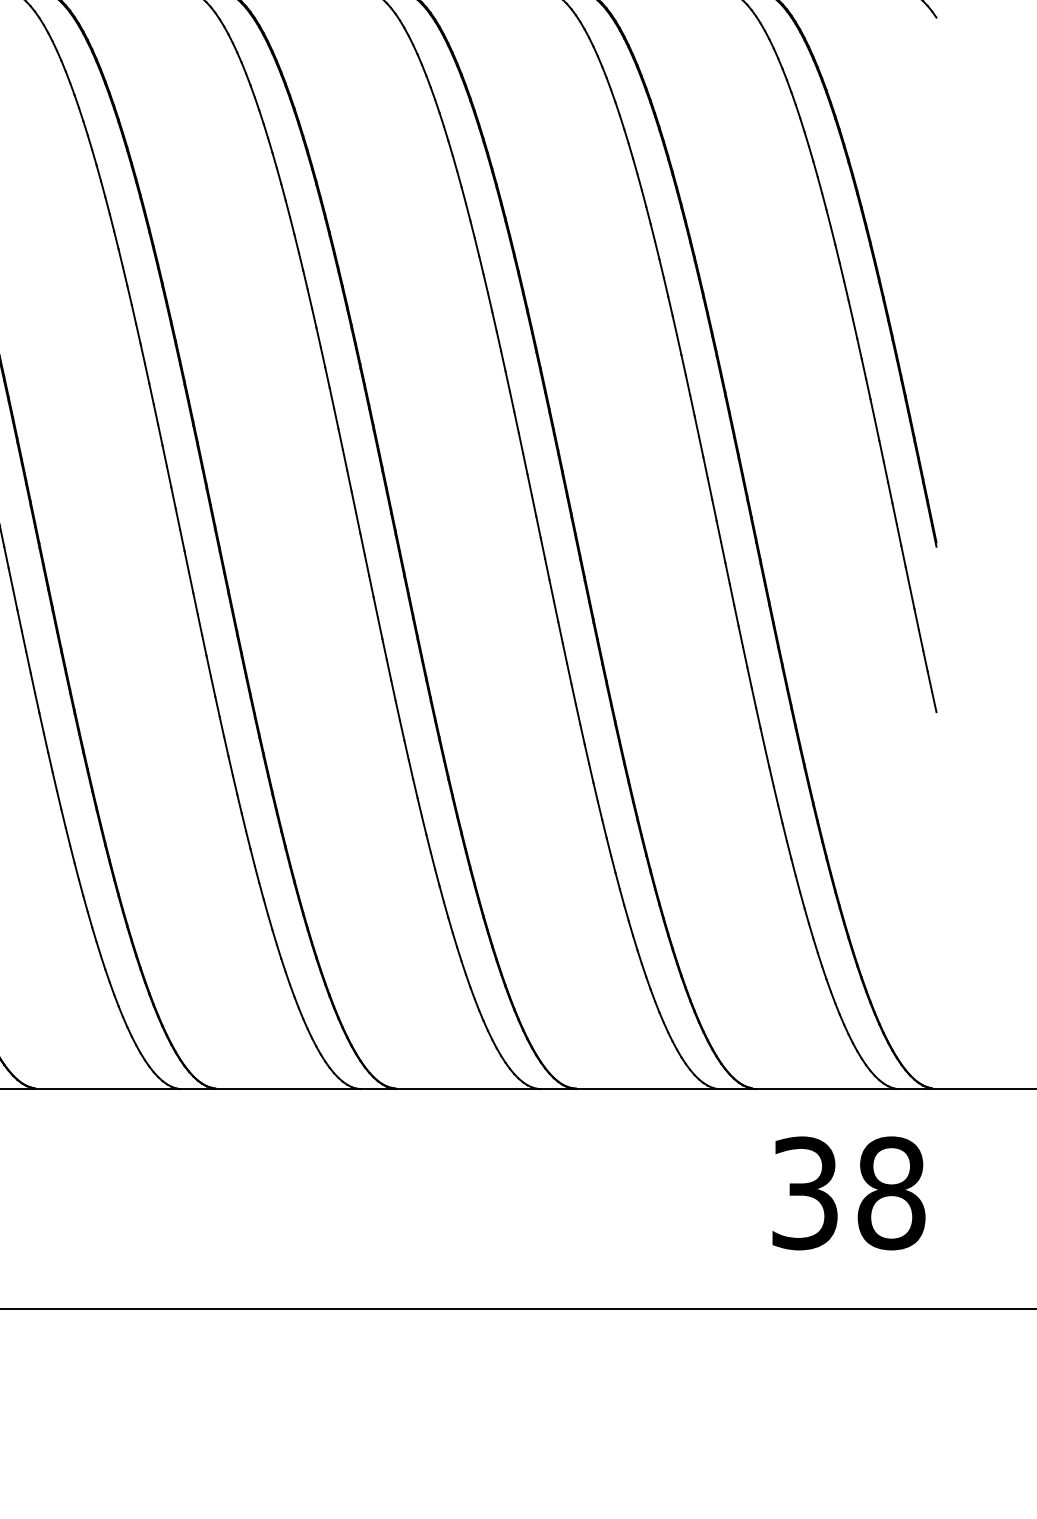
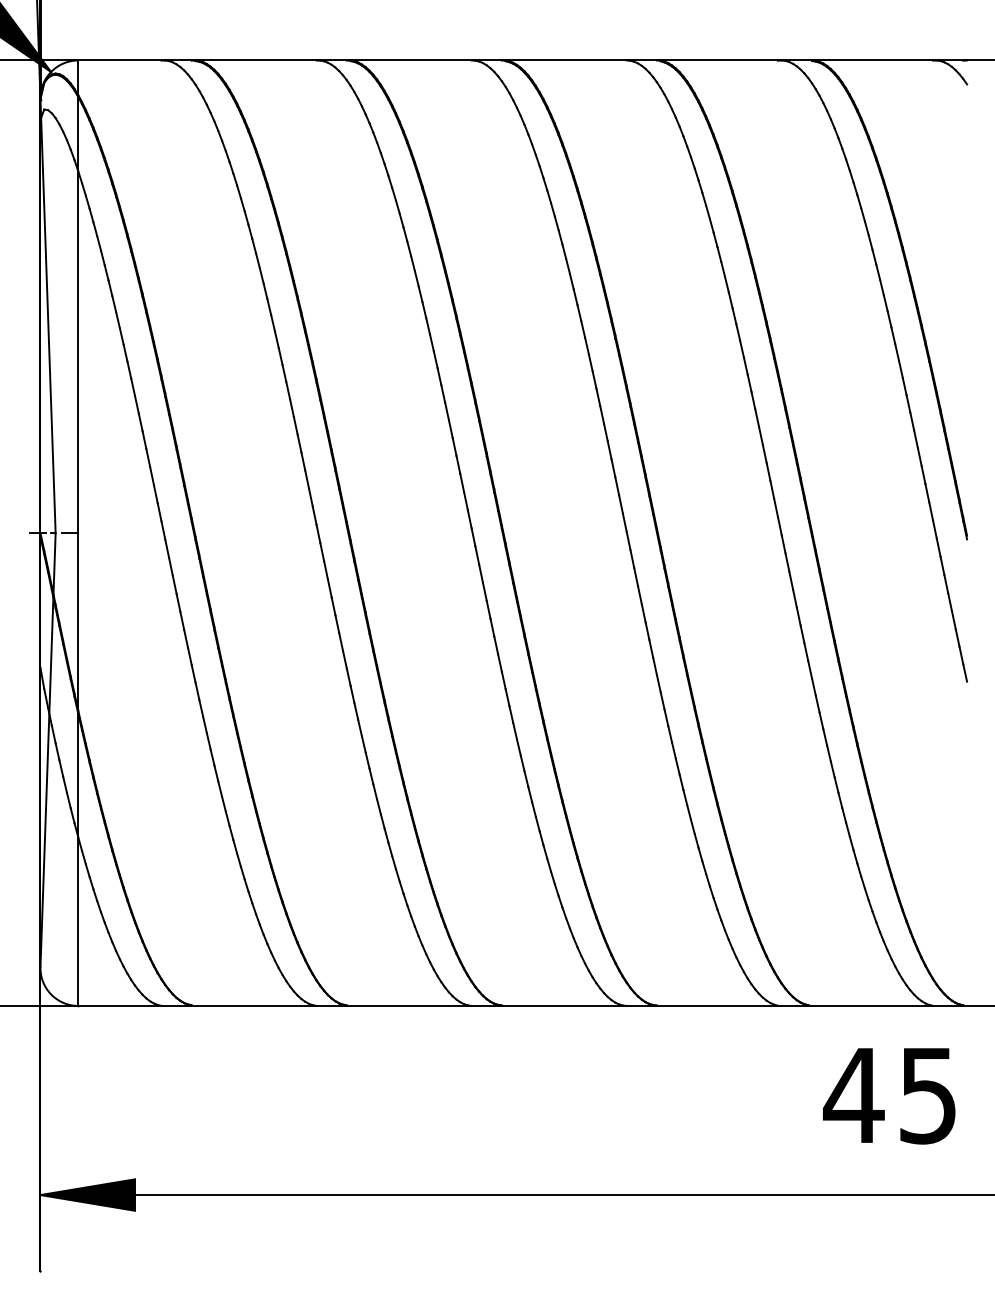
text: (846, 1193) -> (889, 1095), 38 -> 45

